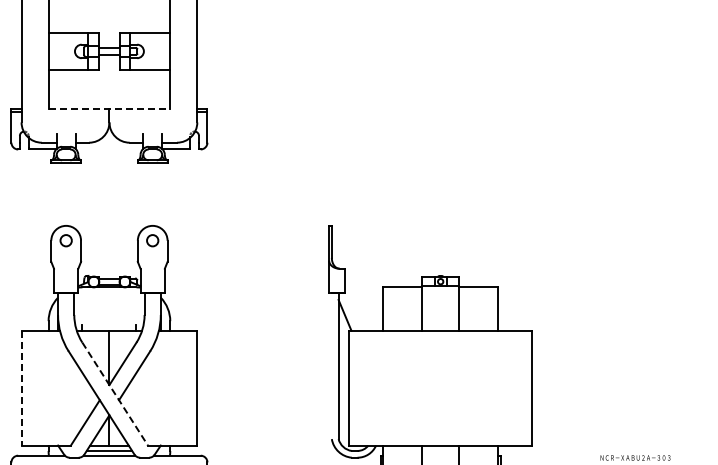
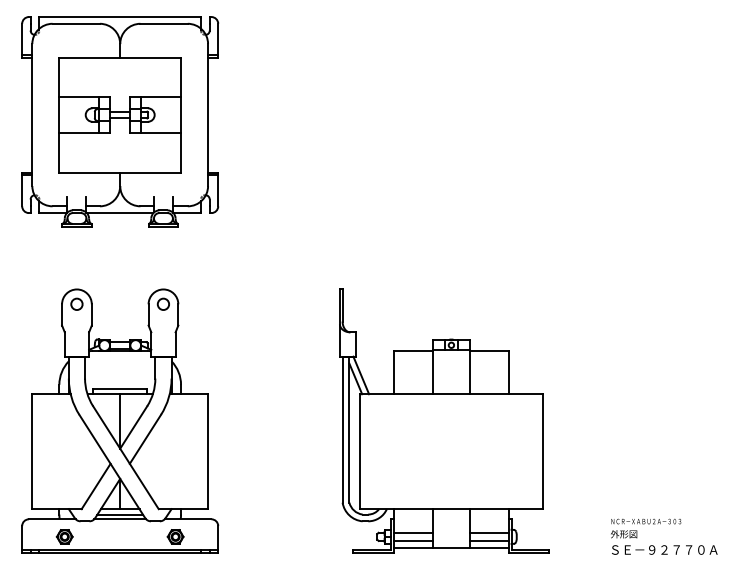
line: (109, 108) -> (120, 172), dashed -> solid
line: (108, 149) -> (119, 213), added
line: (350, 311) -> (361, 375), added
line: (109, 324) -> (120, 388), added
line: (331, 365) -> (342, 429), added
line: (21, 388) -> (32, 452), dashed -> solid
line: (115, 394) -> (126, 458), dashed -> solid

